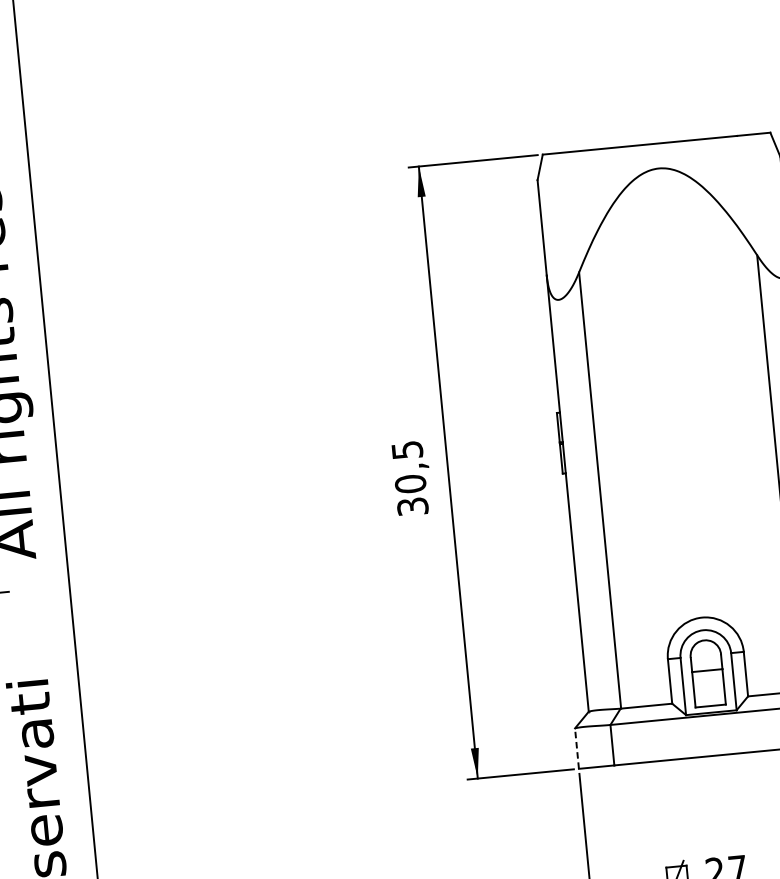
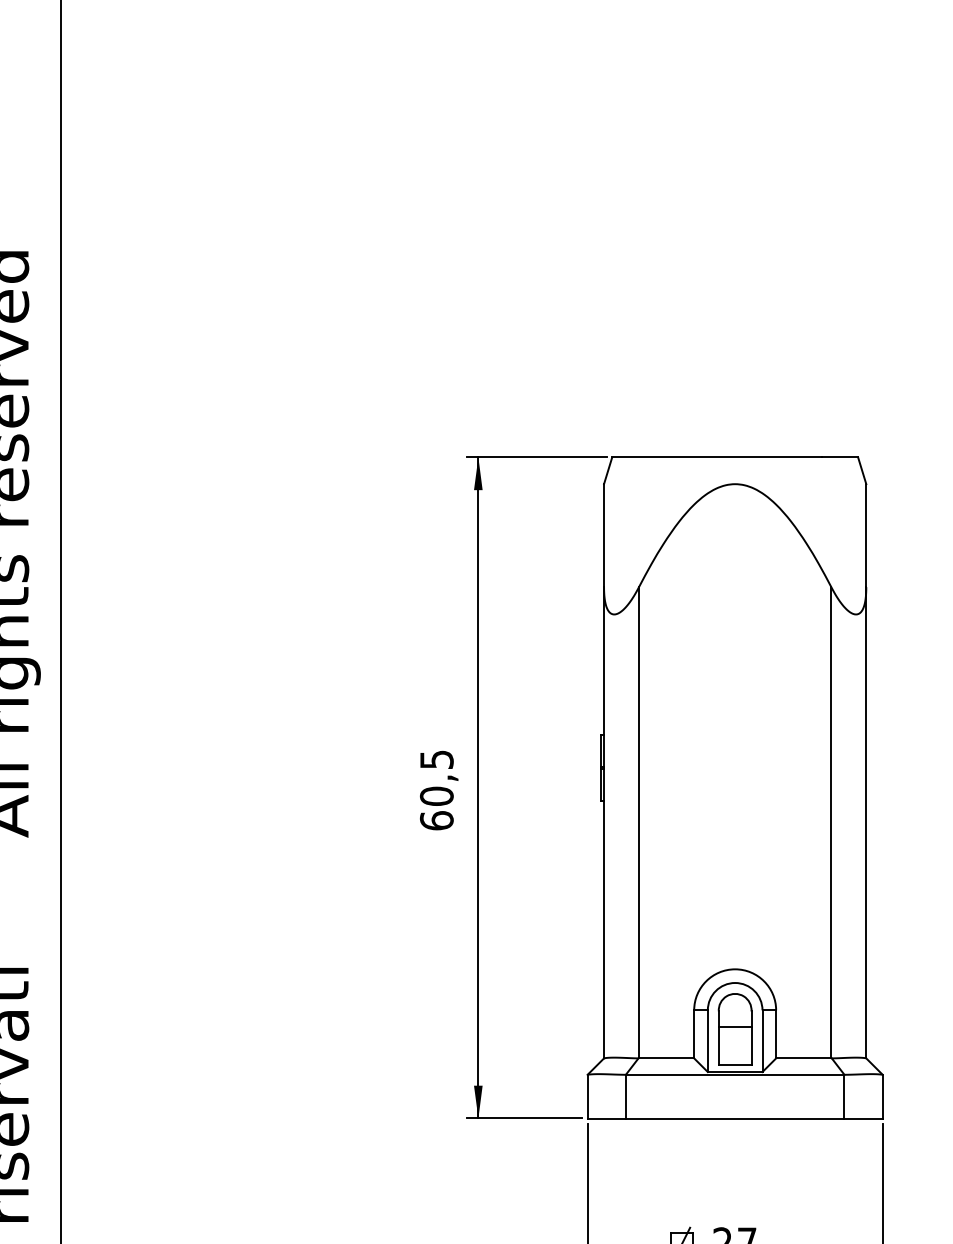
text: (412, 506) -> (436, 820), 30,5 -> 60,5
line: (576, 748) -> (587, 1096), dashed -> solid

